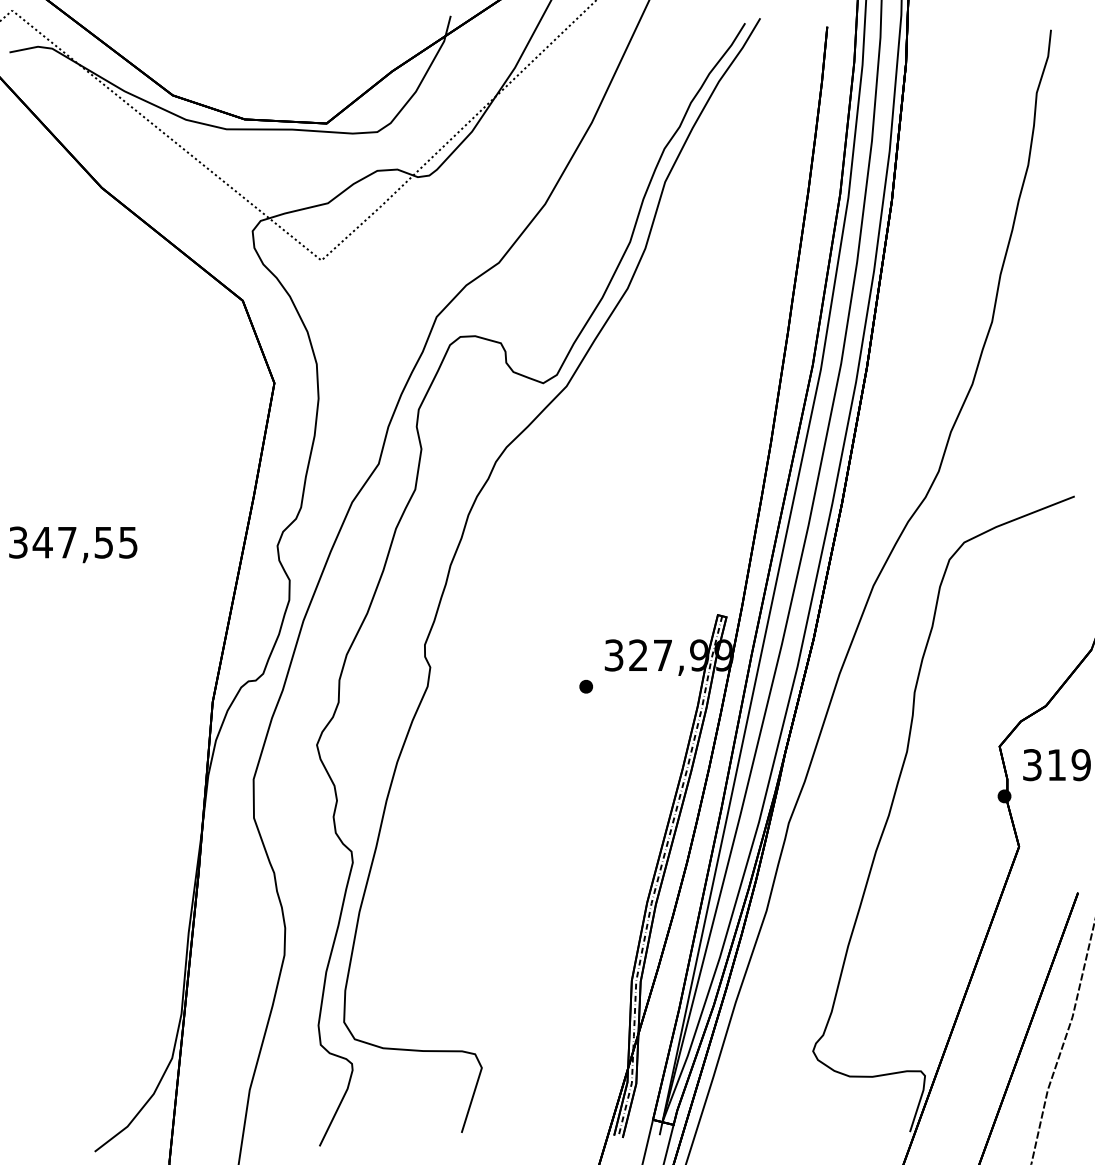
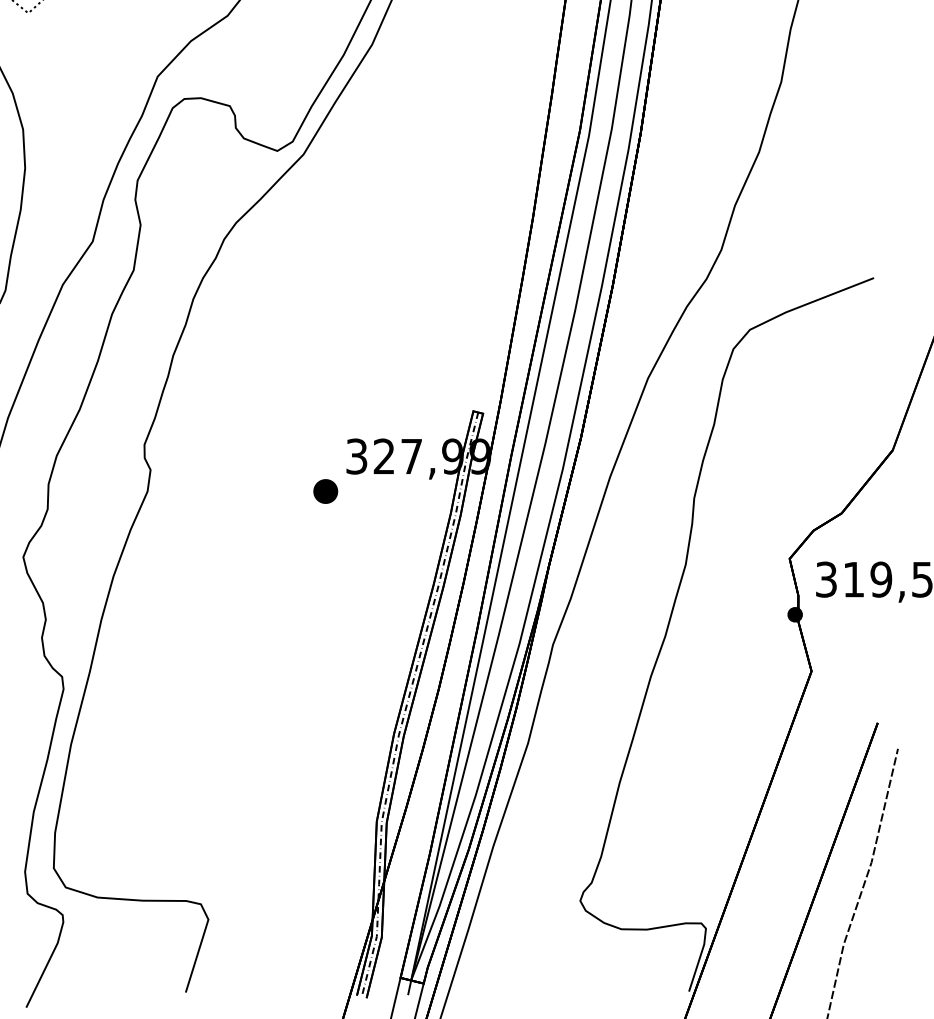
part: (585, 686) -> (324, 491), size x1.6

